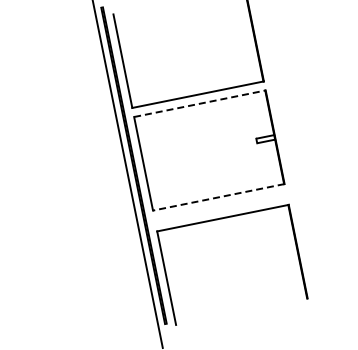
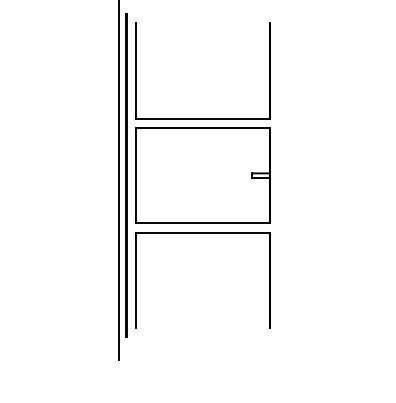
line: (200, 103) -> (203, 127), dashed -> solid
line: (218, 197) -> (202, 223), dashed -> solid
part: (222, 219) -> (202, 233), moved

